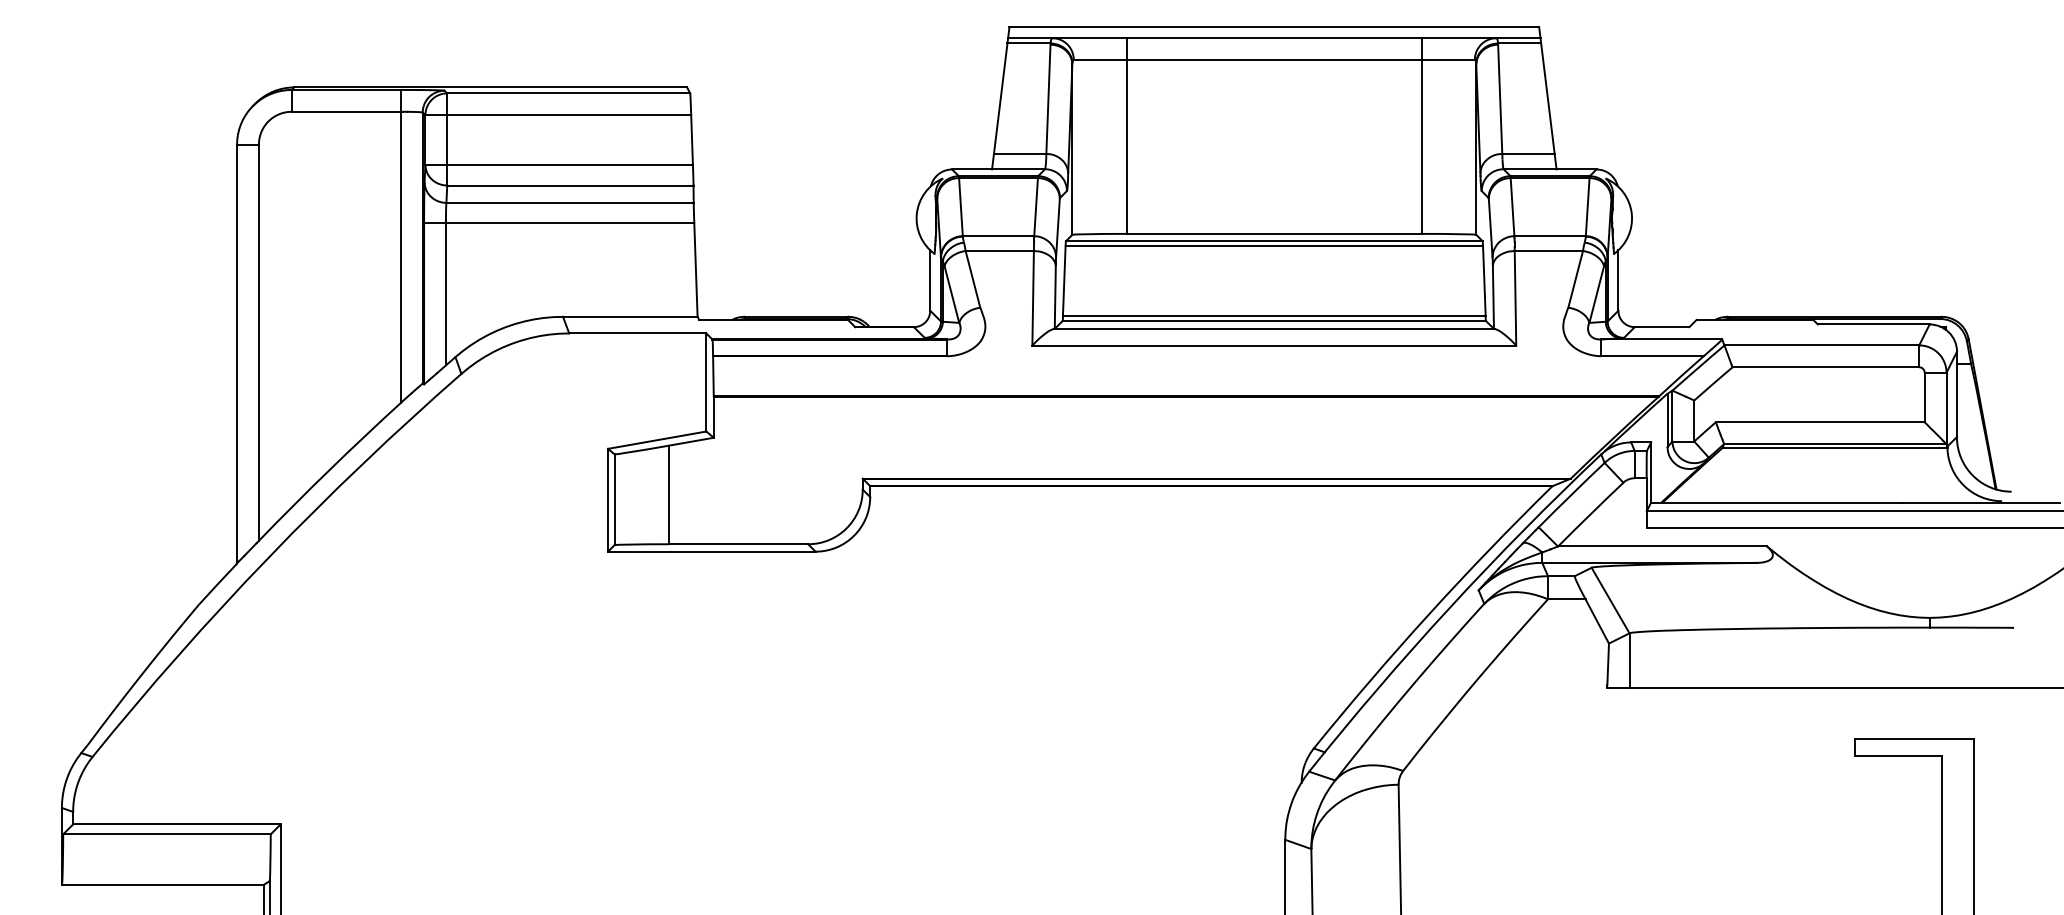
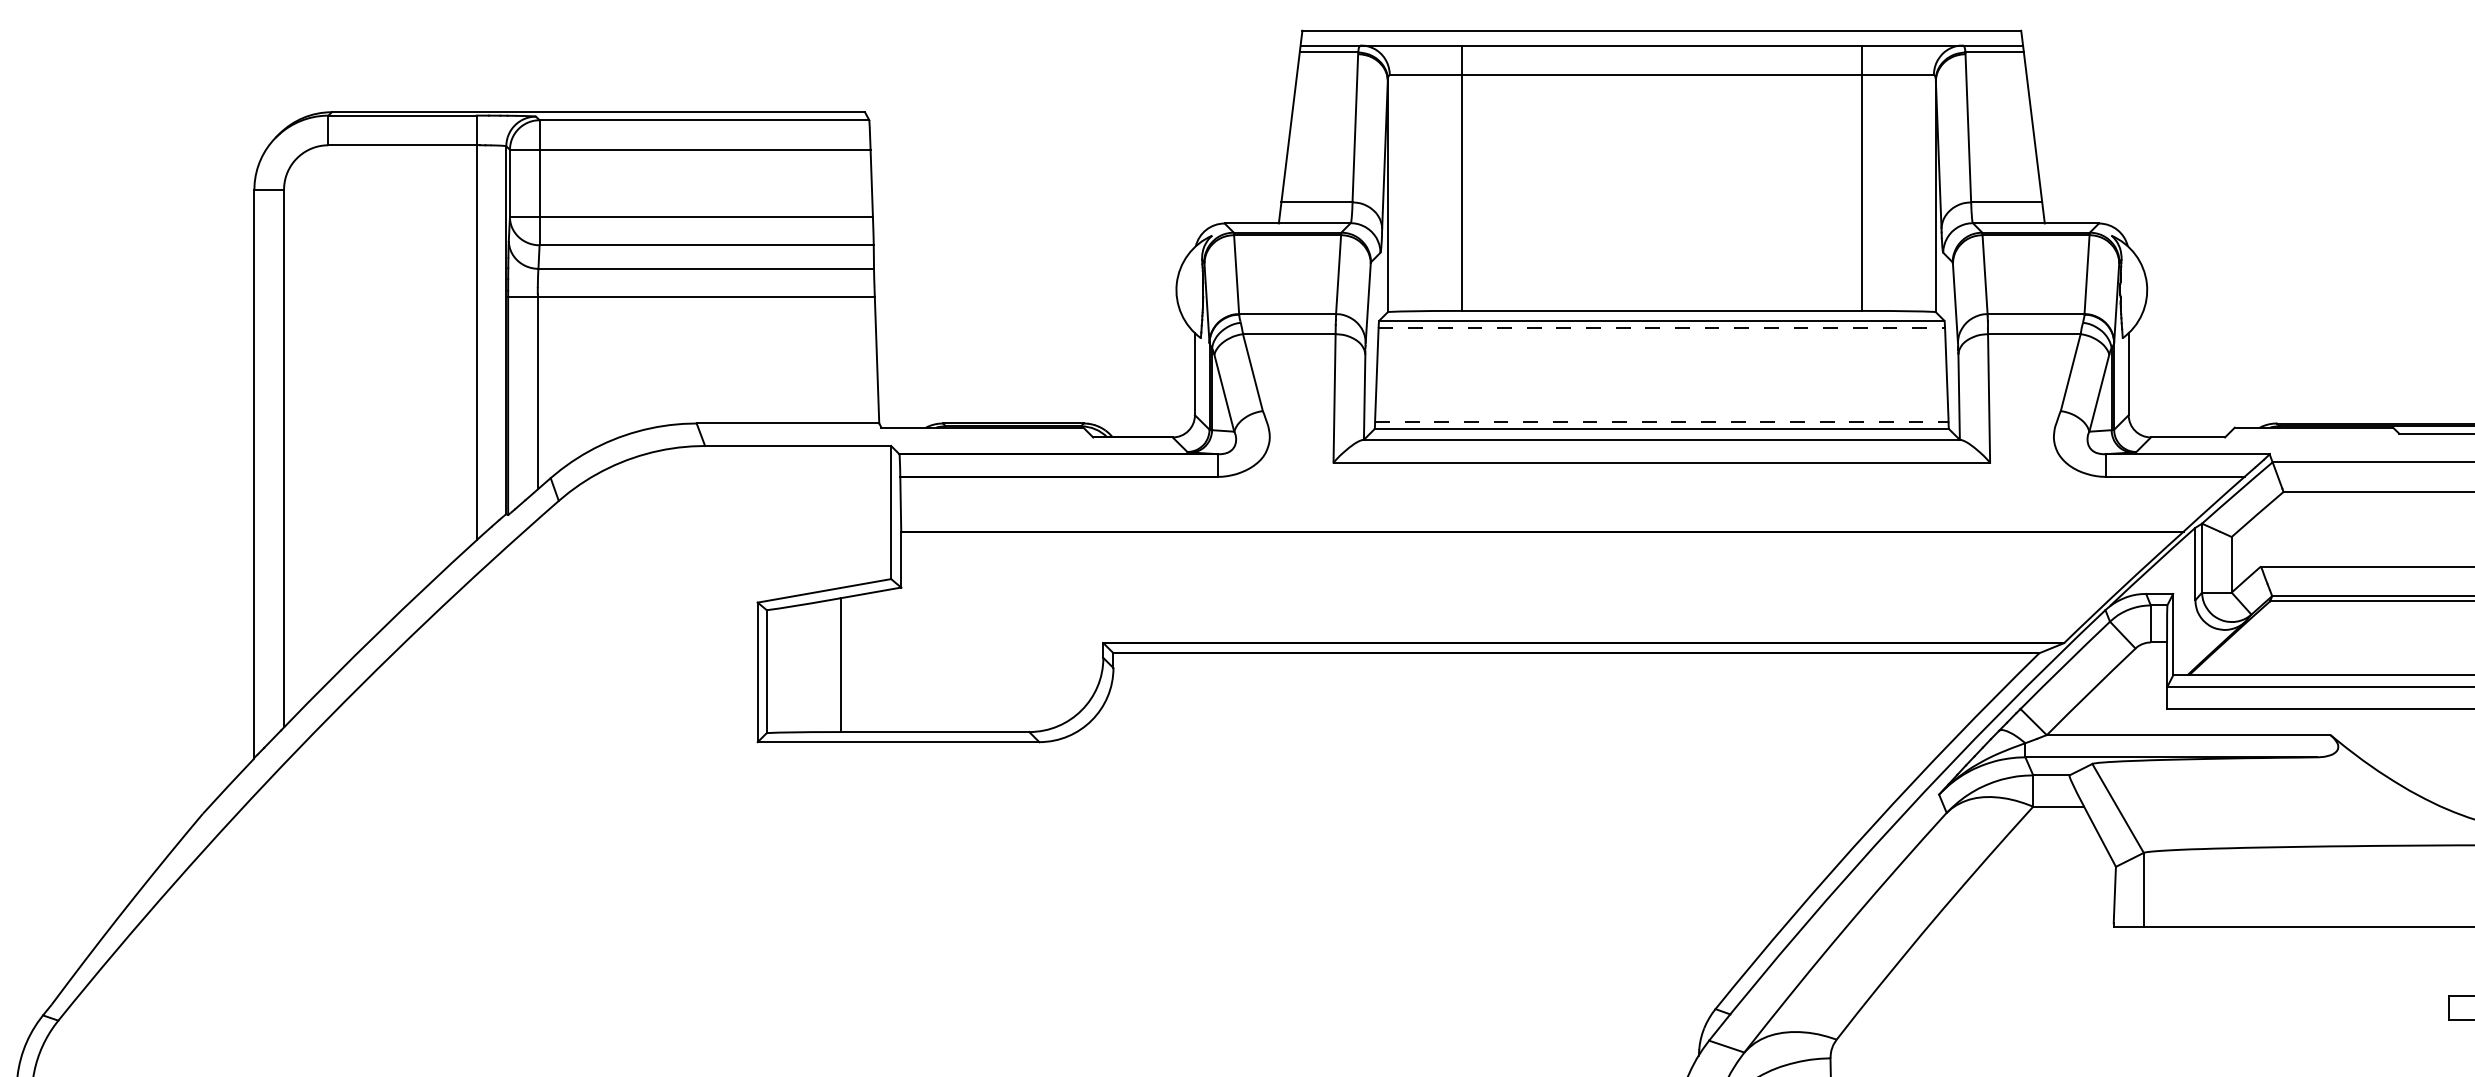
line: (1274, 246) -> (1662, 328), solid -> dashed
line: (1274, 315) -> (1662, 421), solid -> dashed

